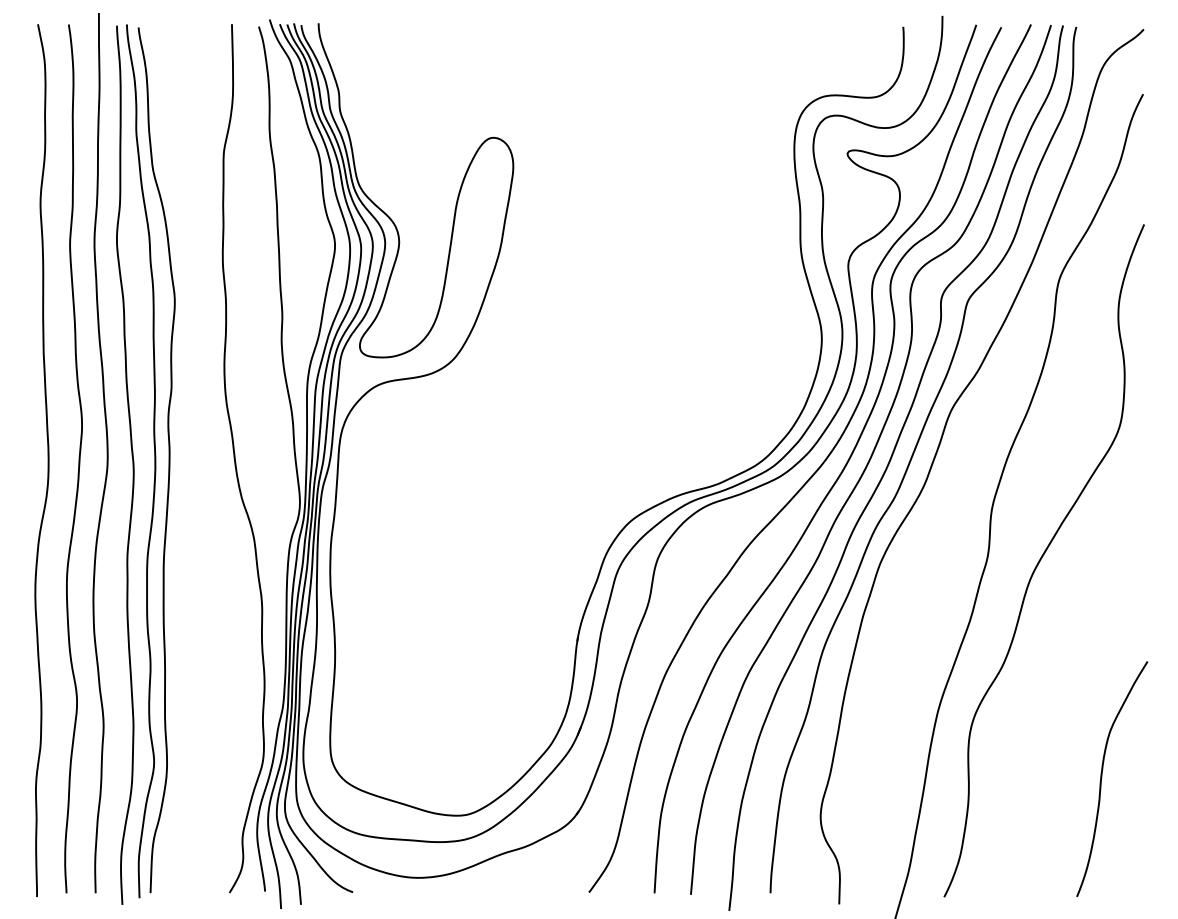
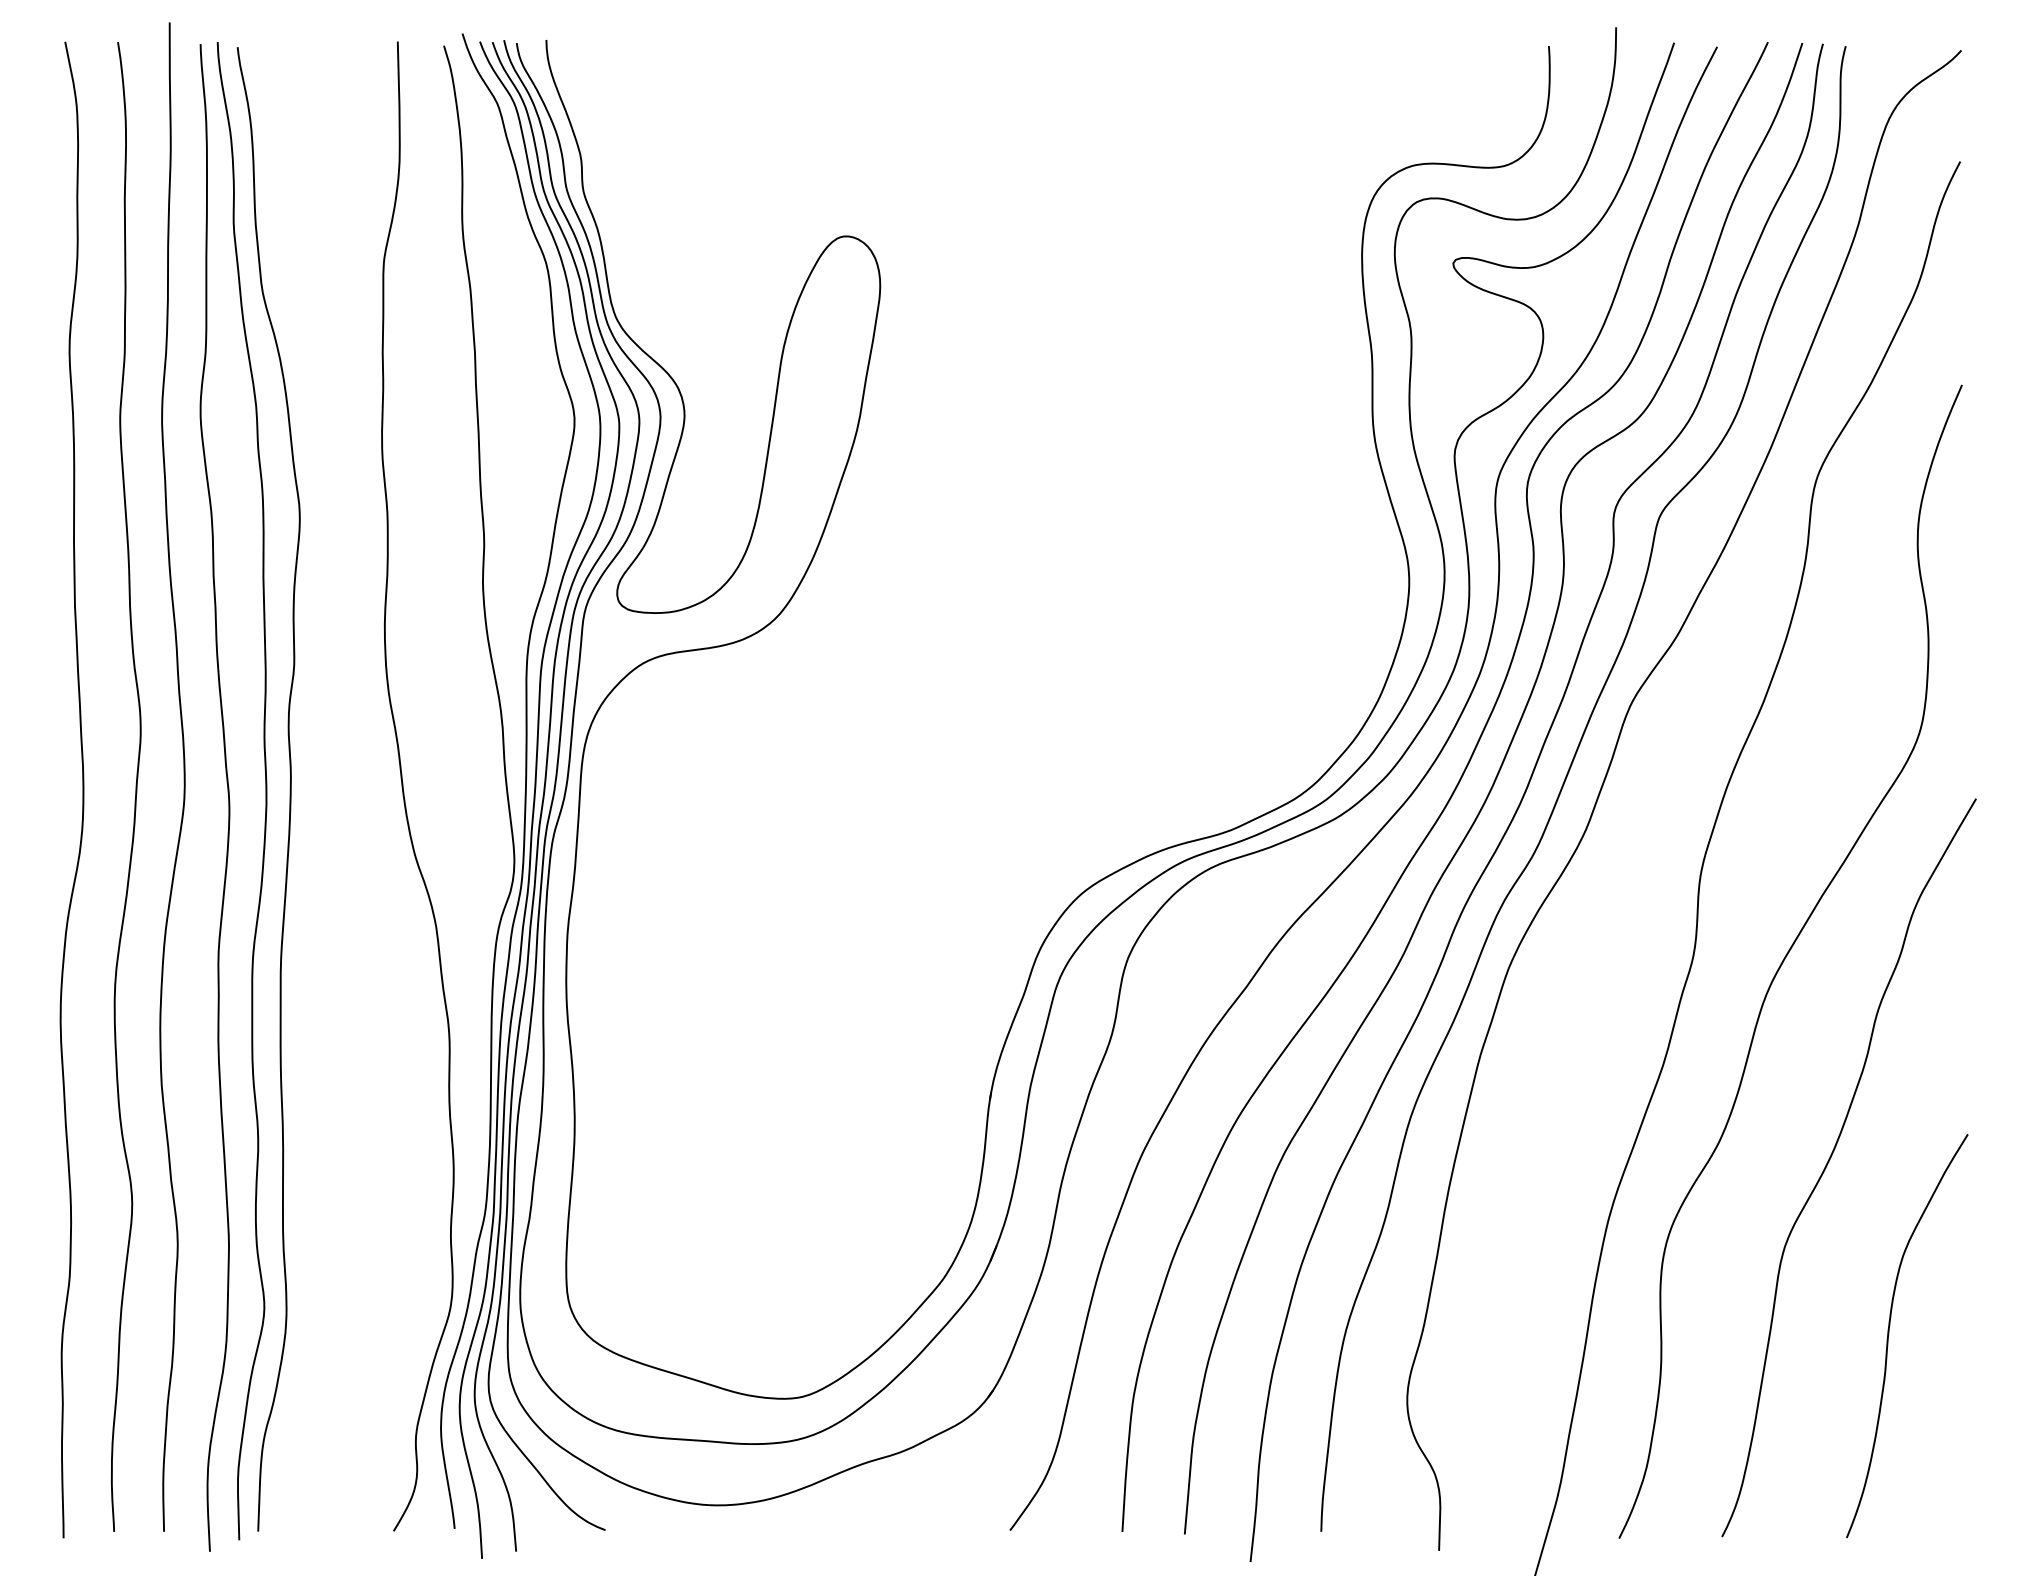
curve: (1068, 675) -> (1832, 1158), added

